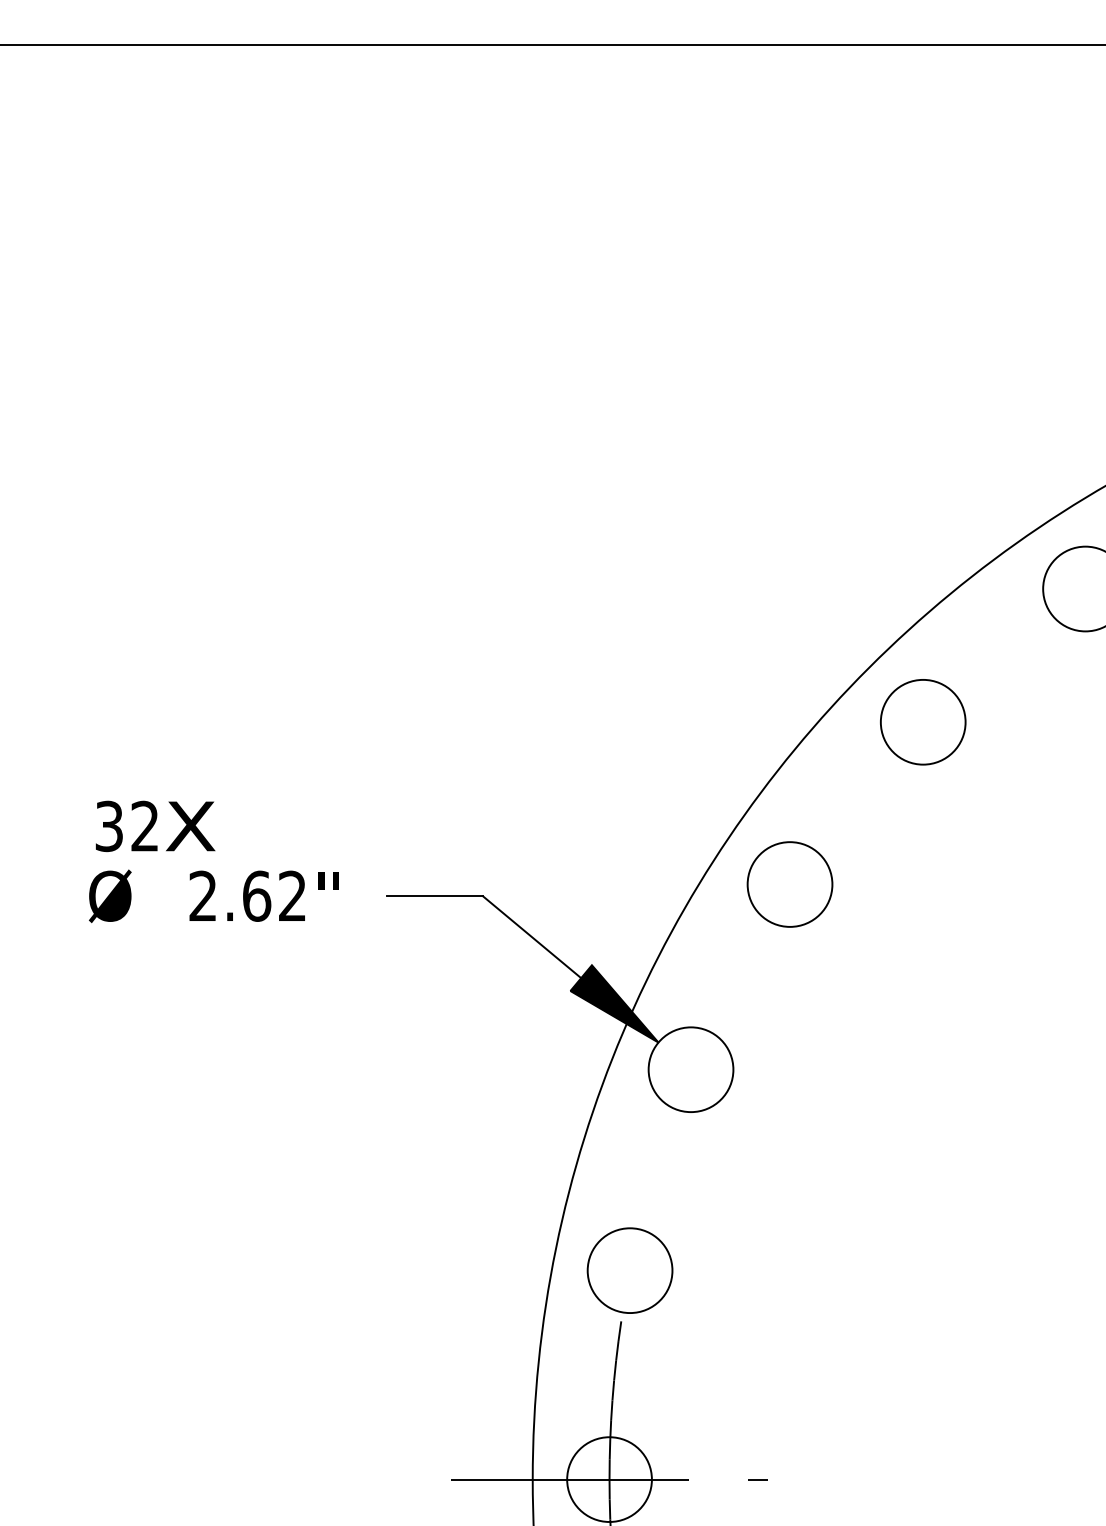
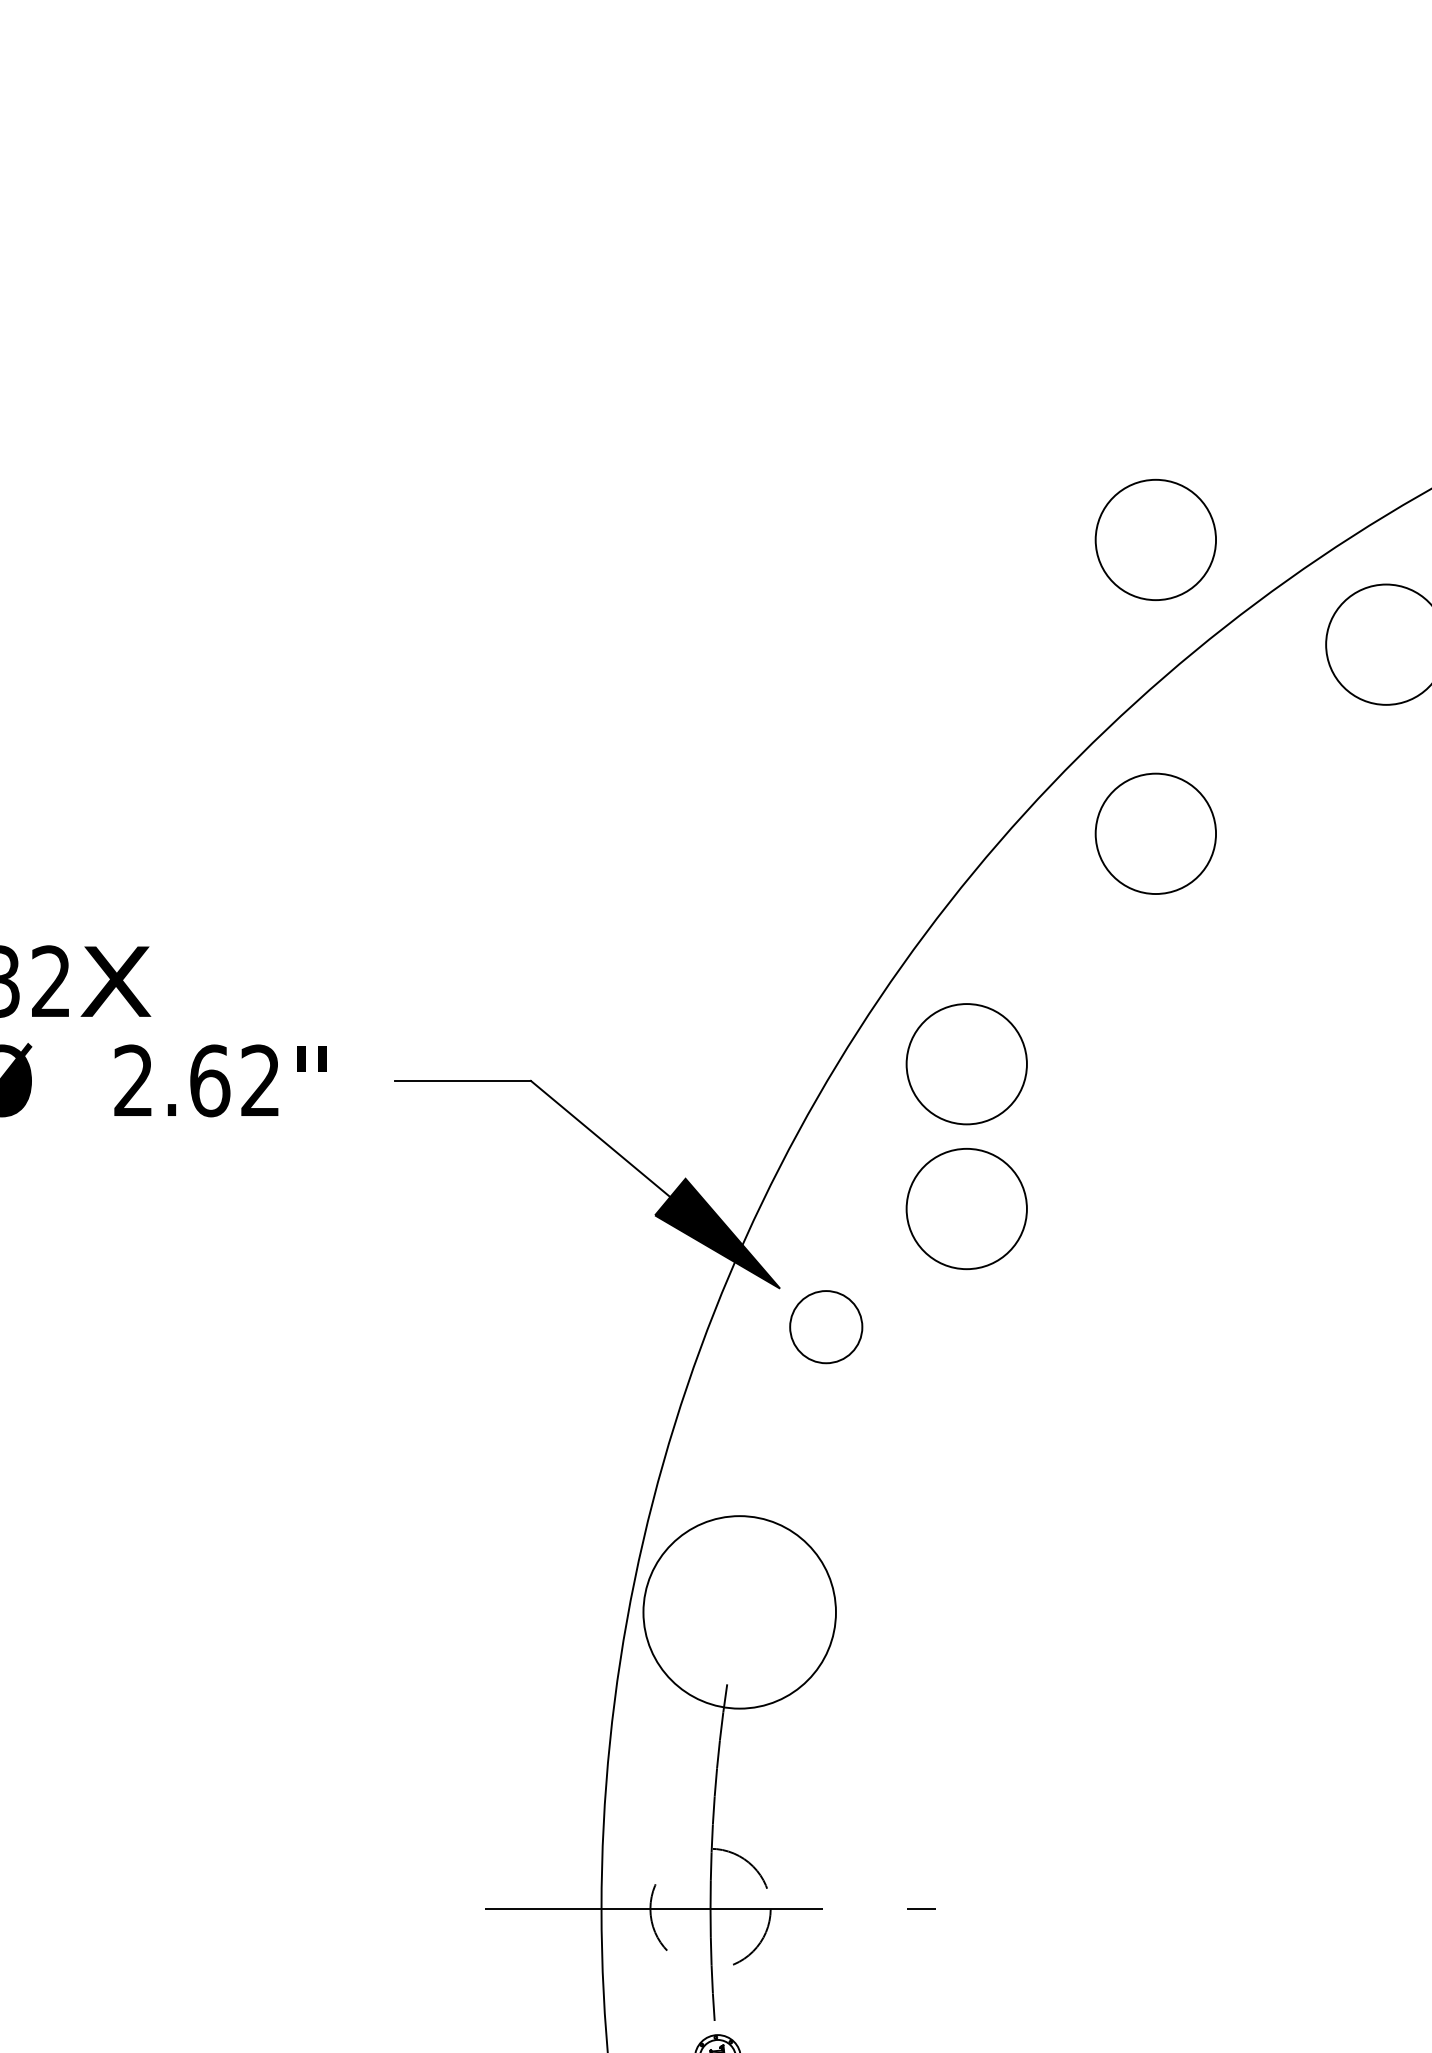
circle: (923, 515) -> (1156, 540), added
circle: (789, 986) -> (966, 1208), added
circle: (690, 1069) -> (825, 1326), size x0.6
circle: (629, 1270) -> (738, 1612), size x1.6
circle: (609, 1479) -> (710, 1908), solid -> dashed

